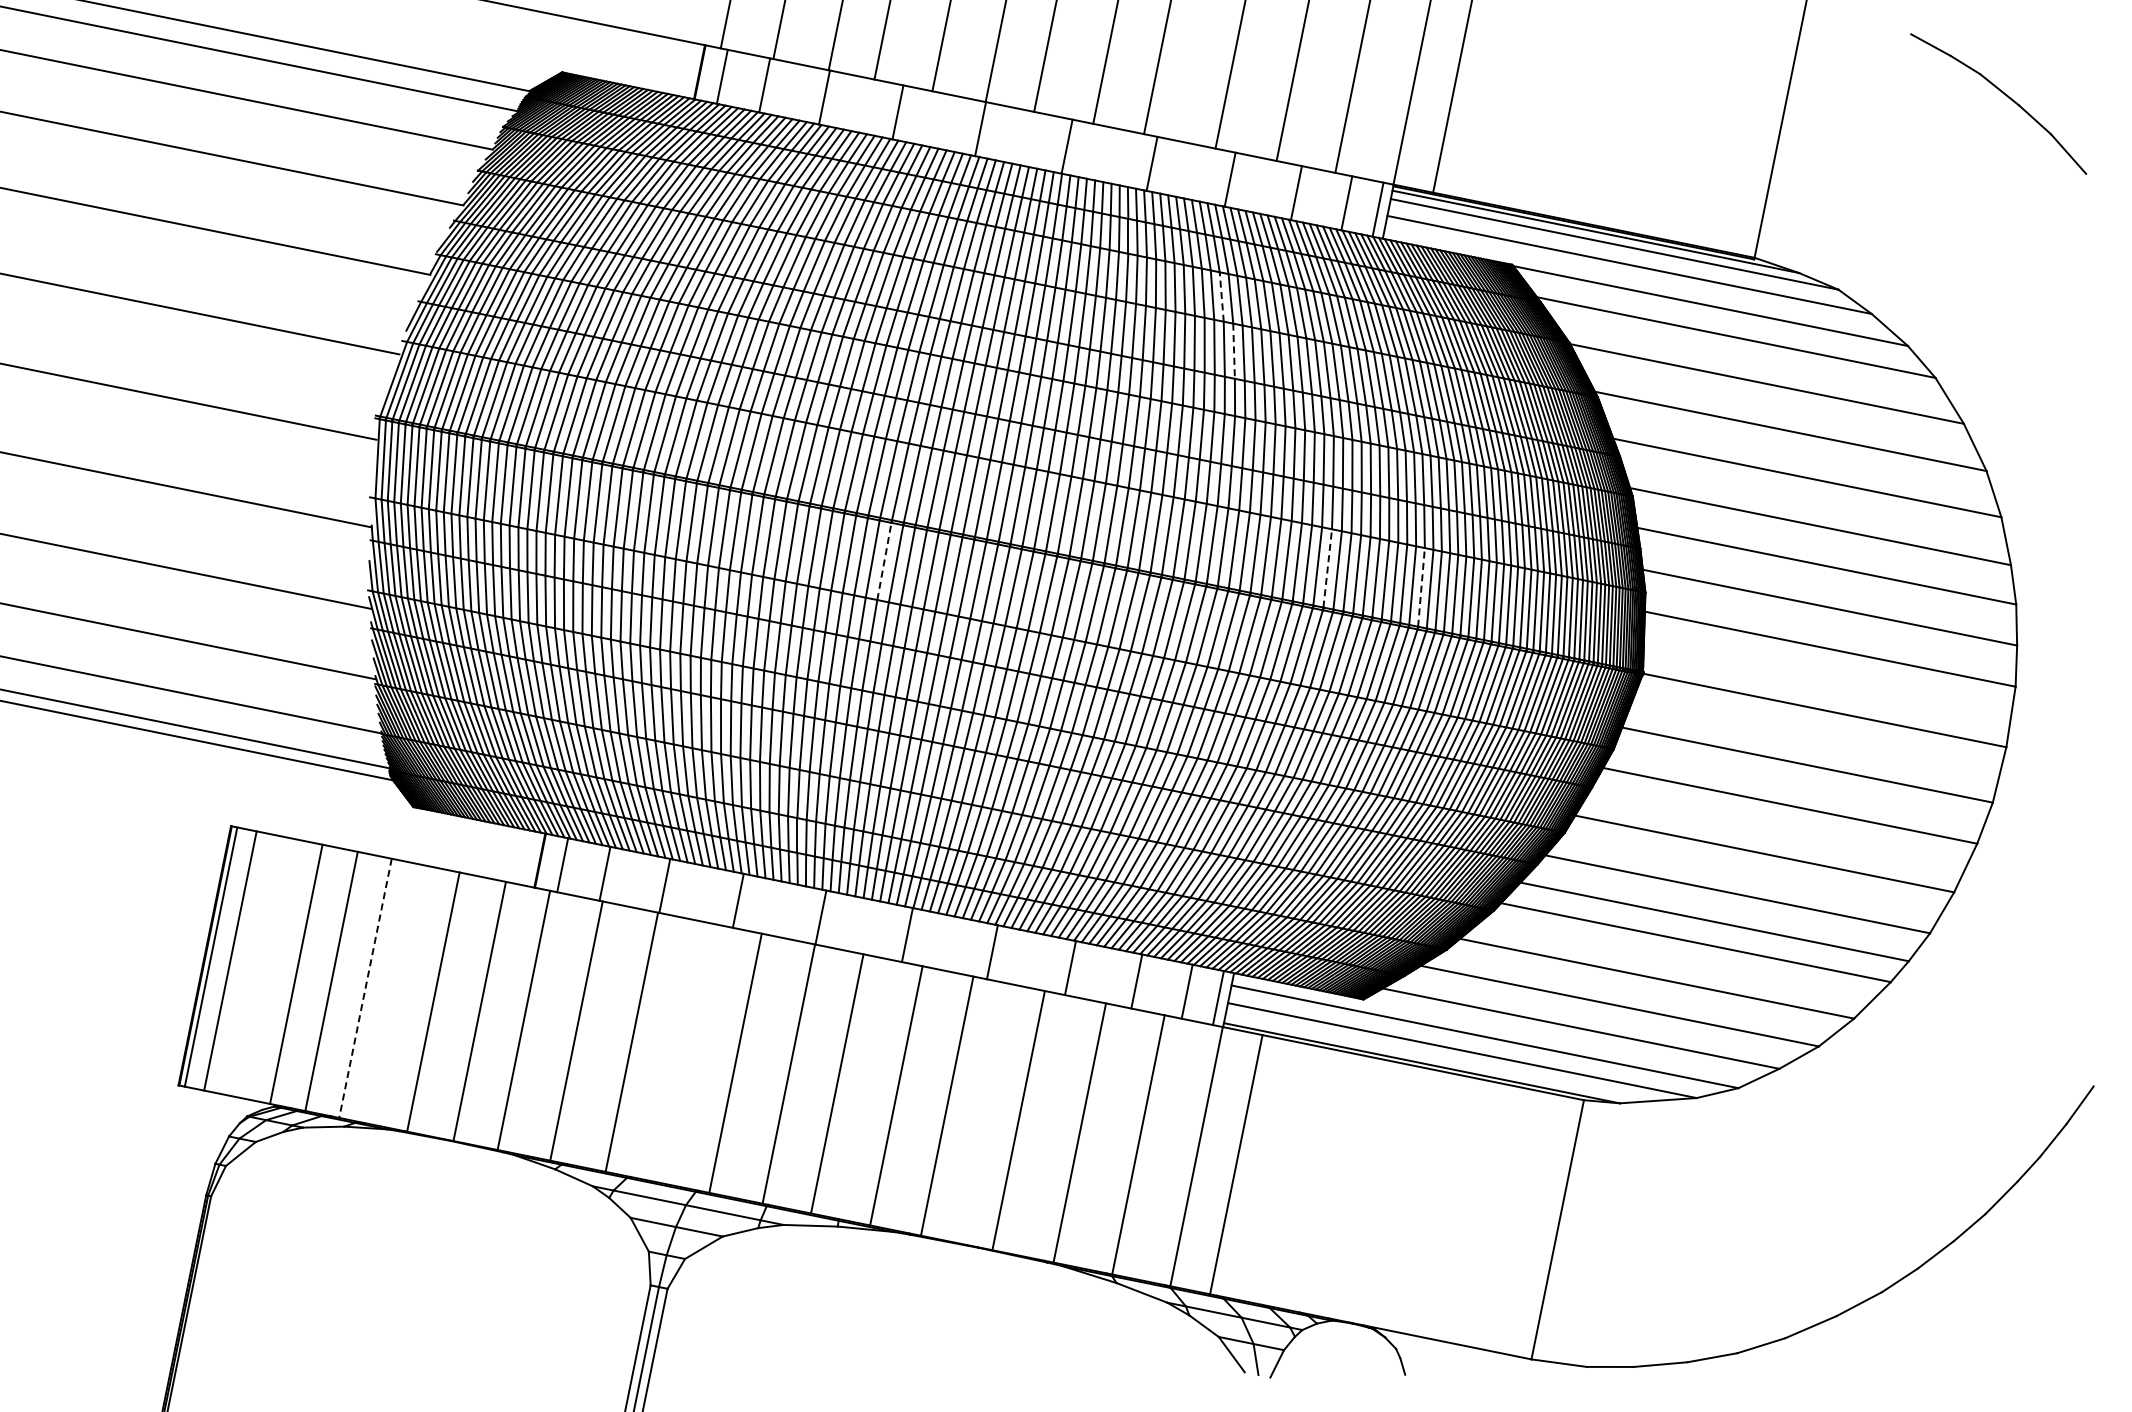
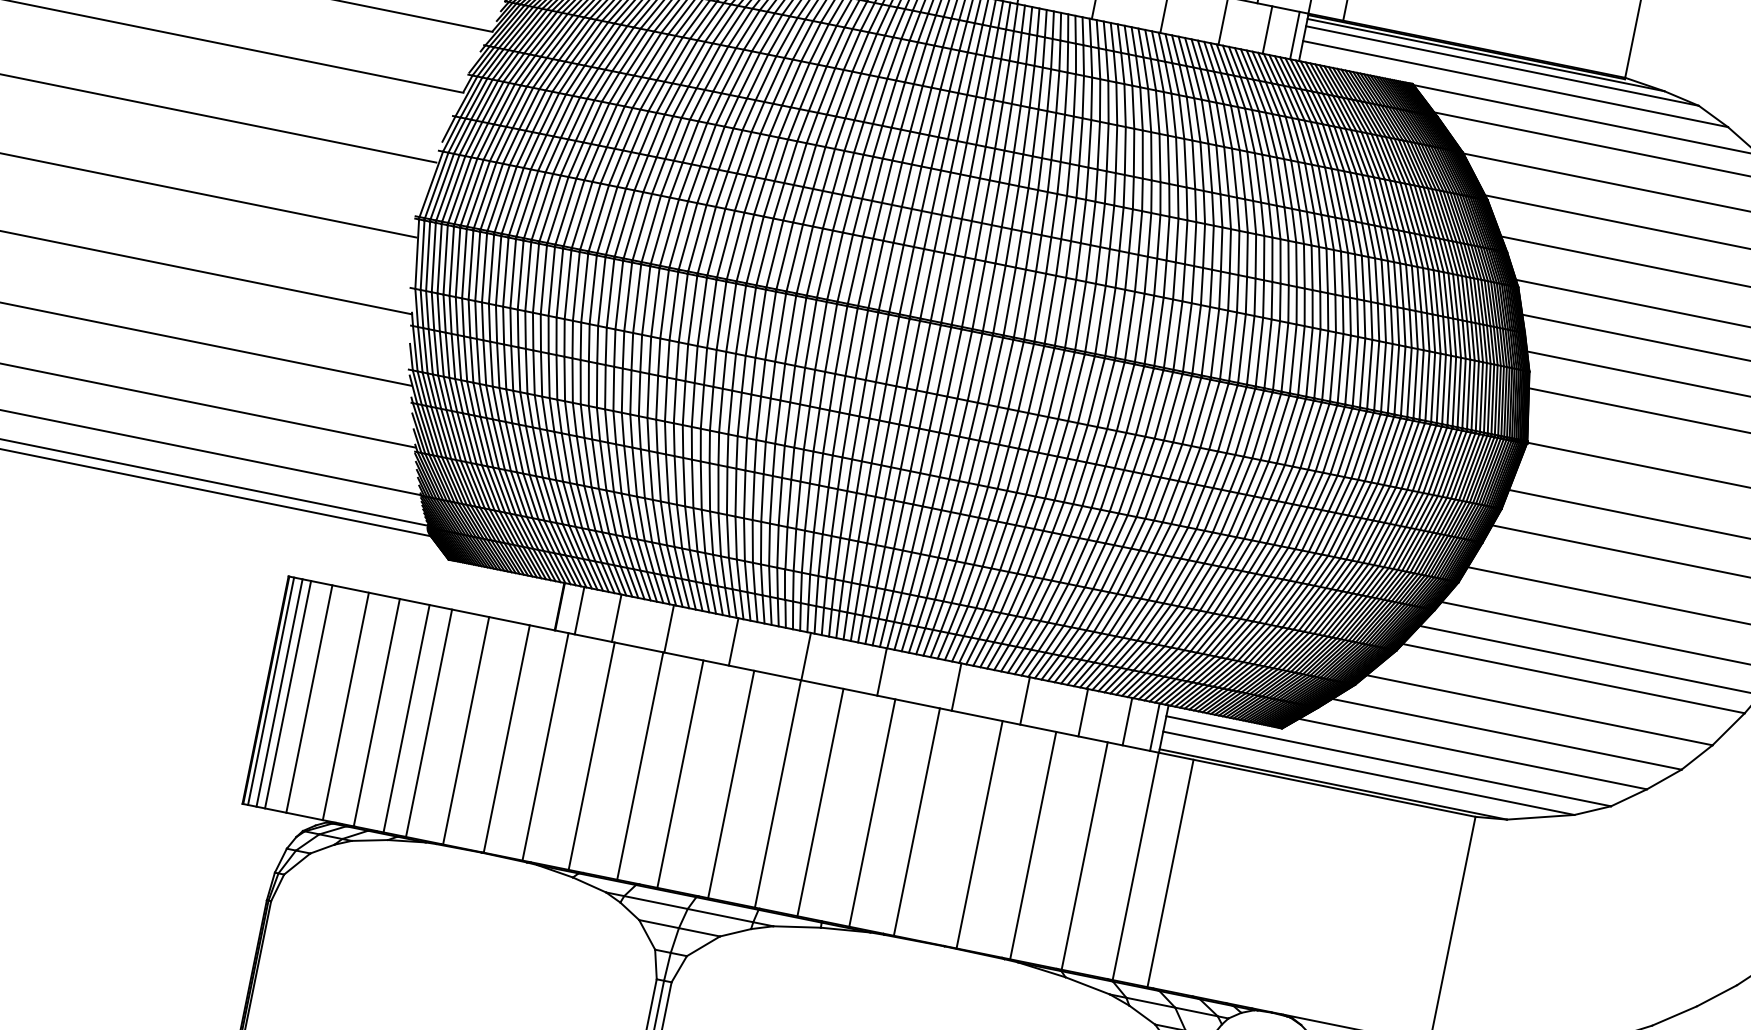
line: (1221, 296) -> (1157, 111), dashed -> solid
line: (1234, 351) -> (1168, 160), dashed -> solid
line: (884, 560) -> (861, 343), dashed -> solid
line: (1327, 567) -> (1250, 349), dashed -> solid
line: (1421, 586) -> (1333, 366), dashed -> solid
line: (220, 958) -> (279, 692), added
line: (254, 965) -> (309, 698), added
line: (365, 988) -> (406, 718), dashed -> solid
line: (390, 993) -> (428, 723), added
line: (677, 1051) -> (680, 774), added

